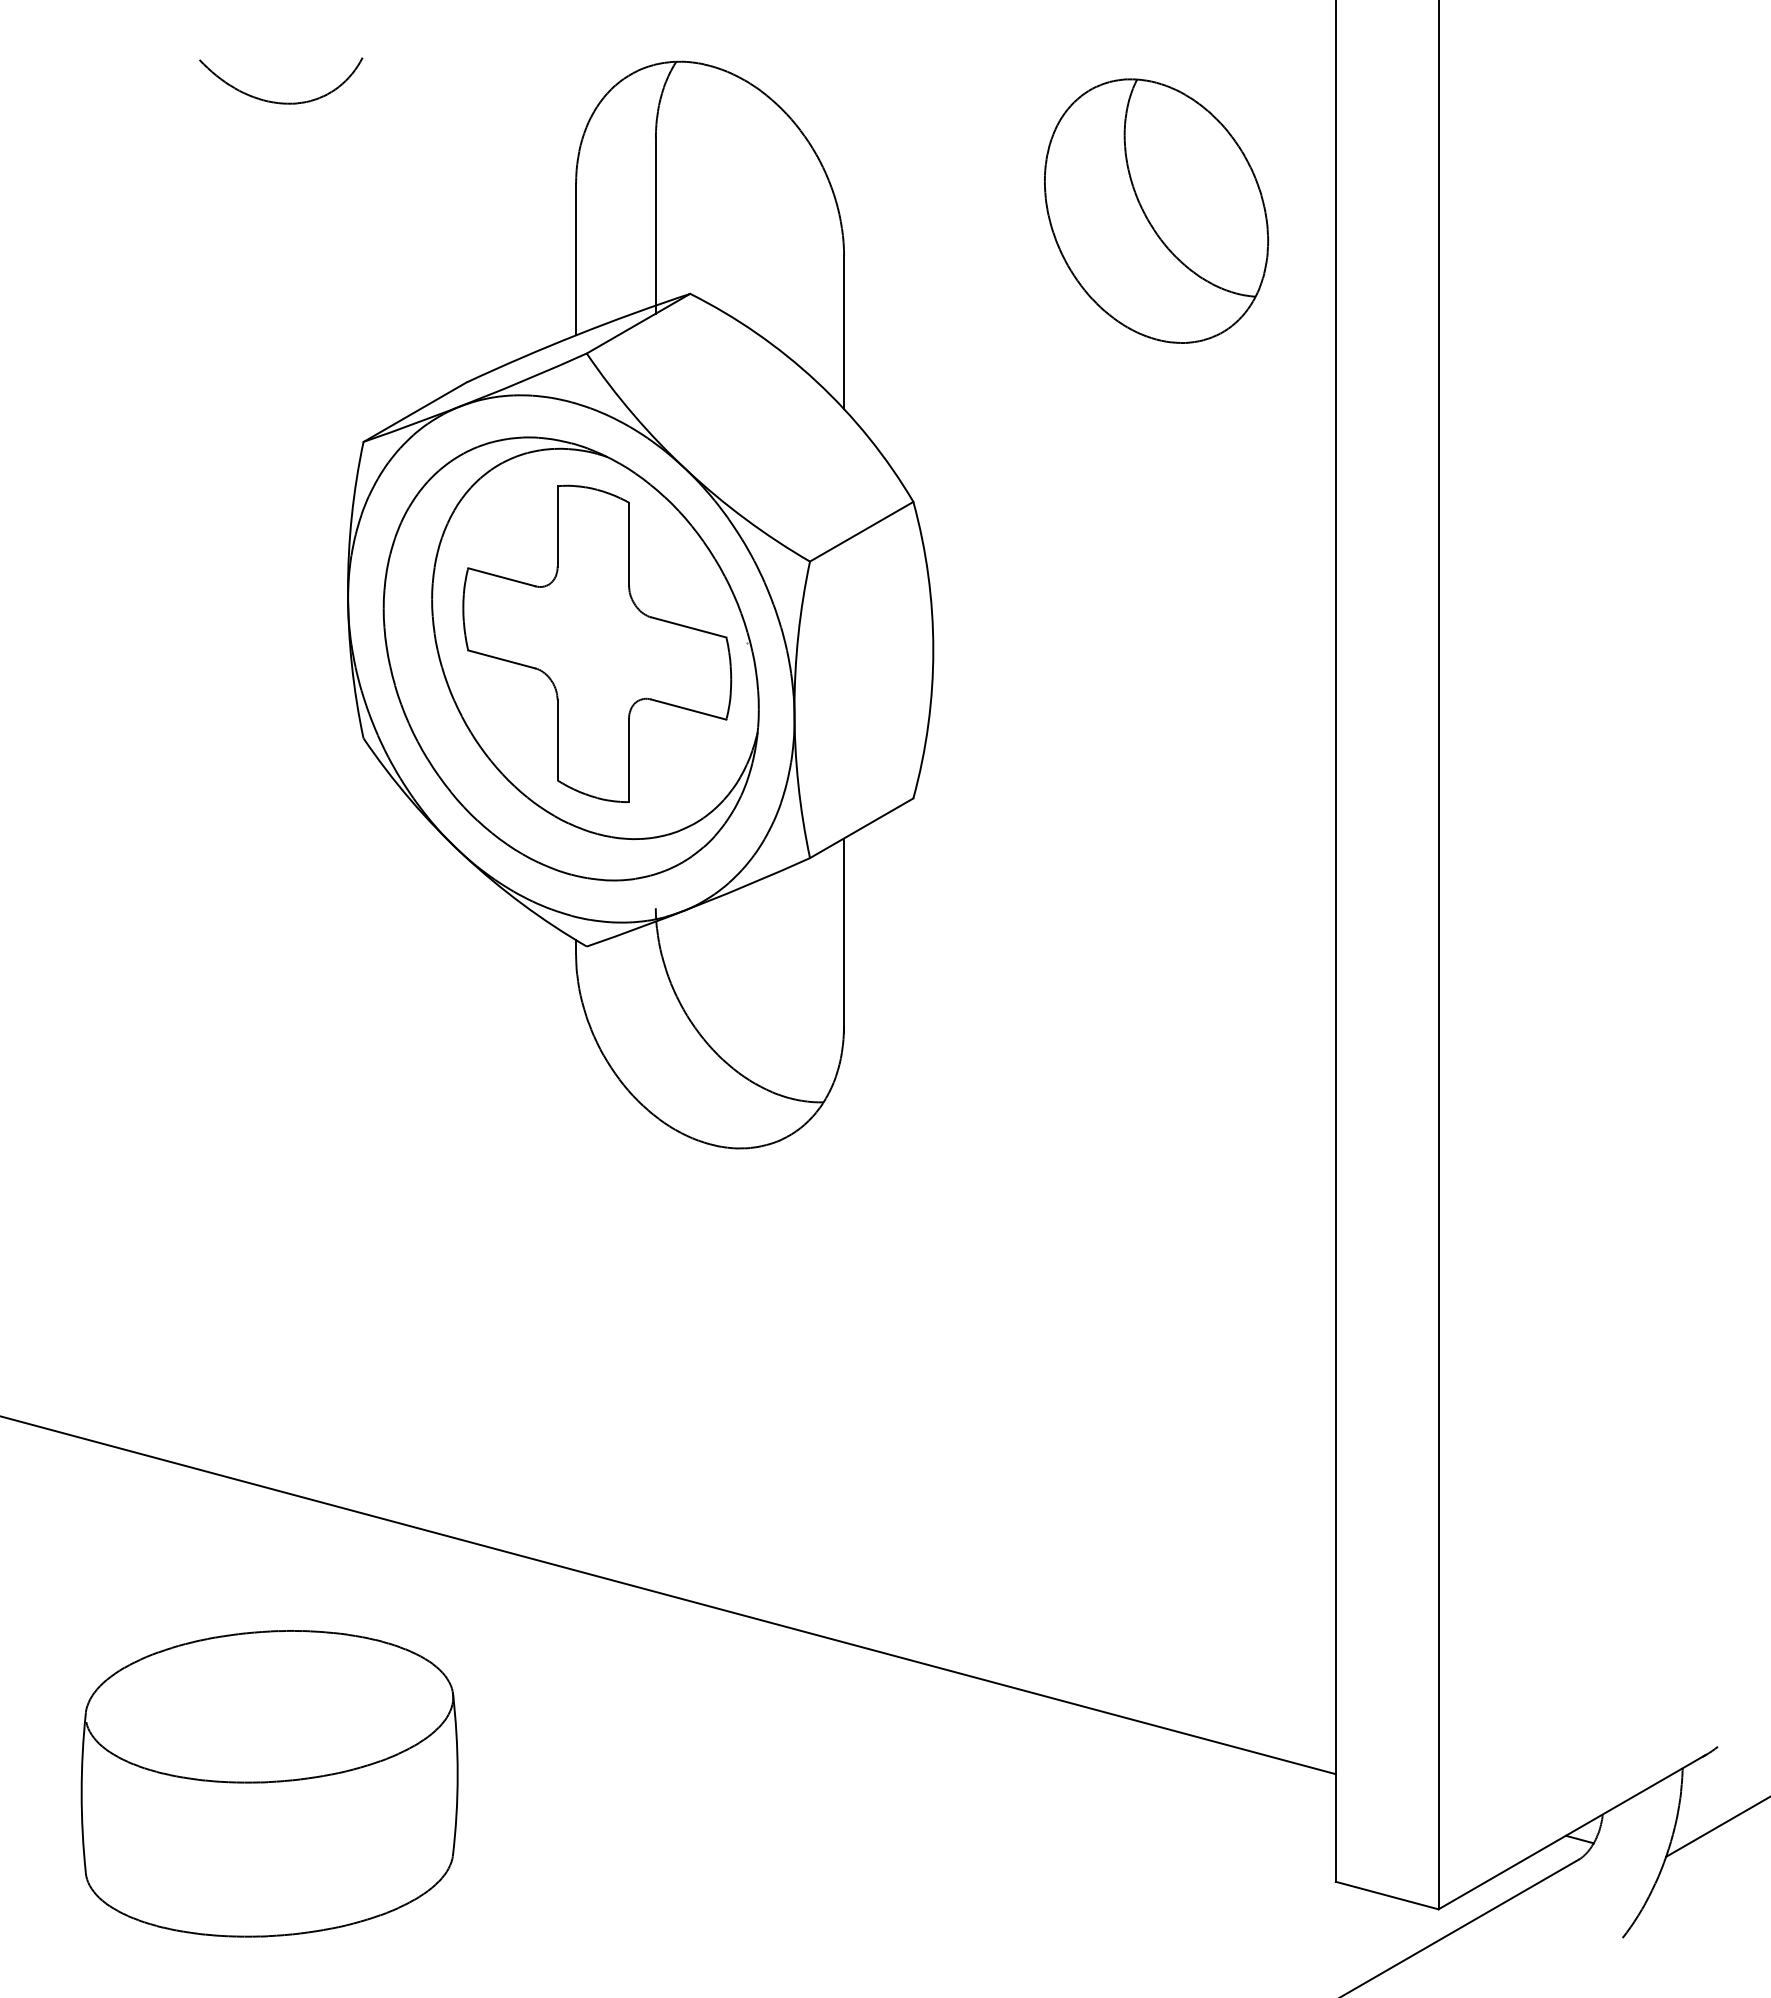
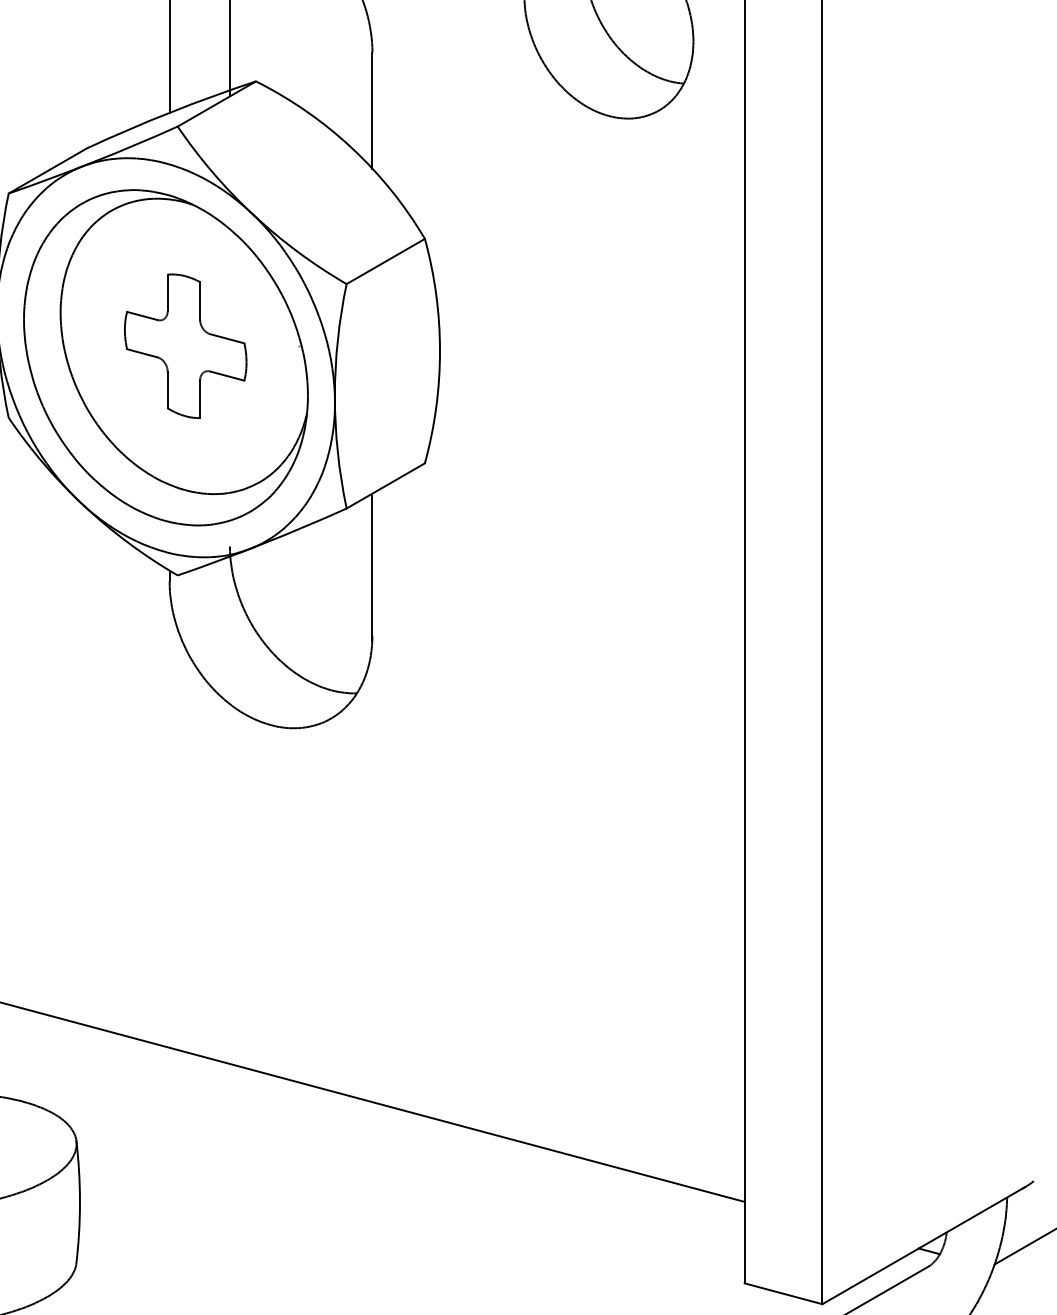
part: (597, 643) -> (185, 346), size x0.6

